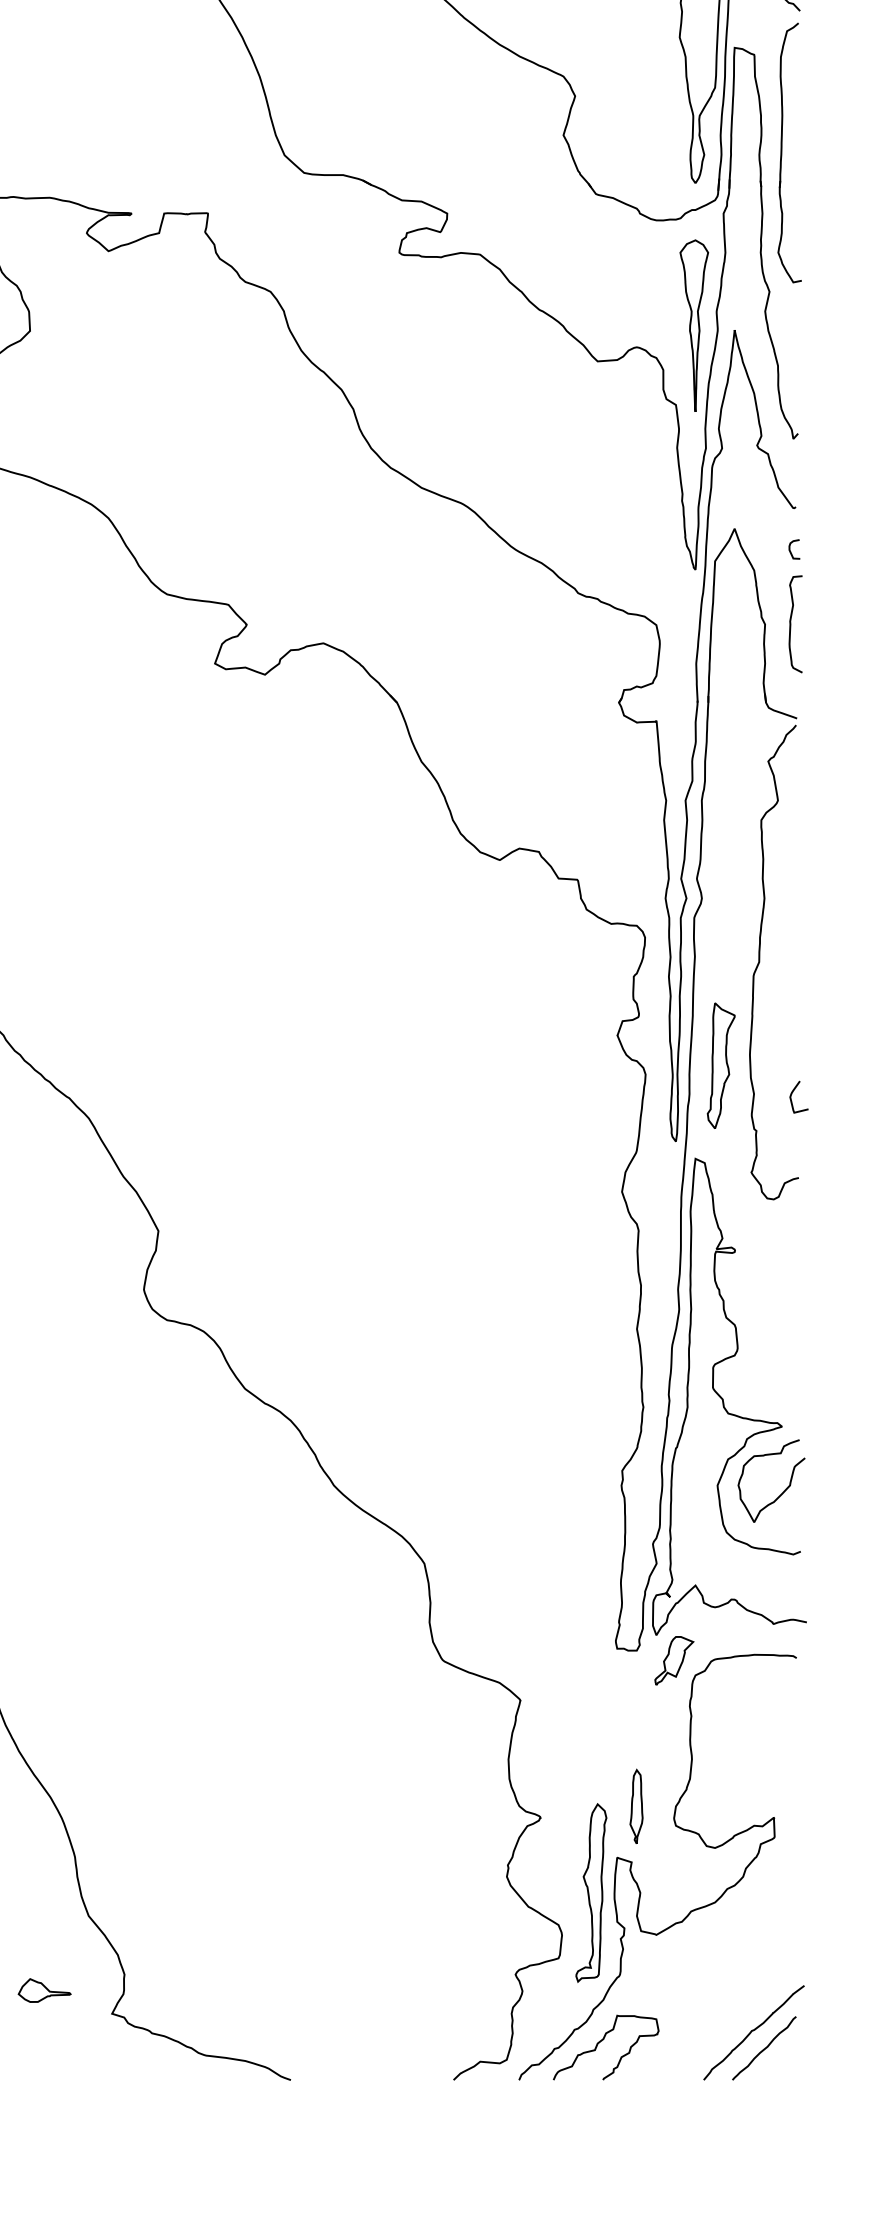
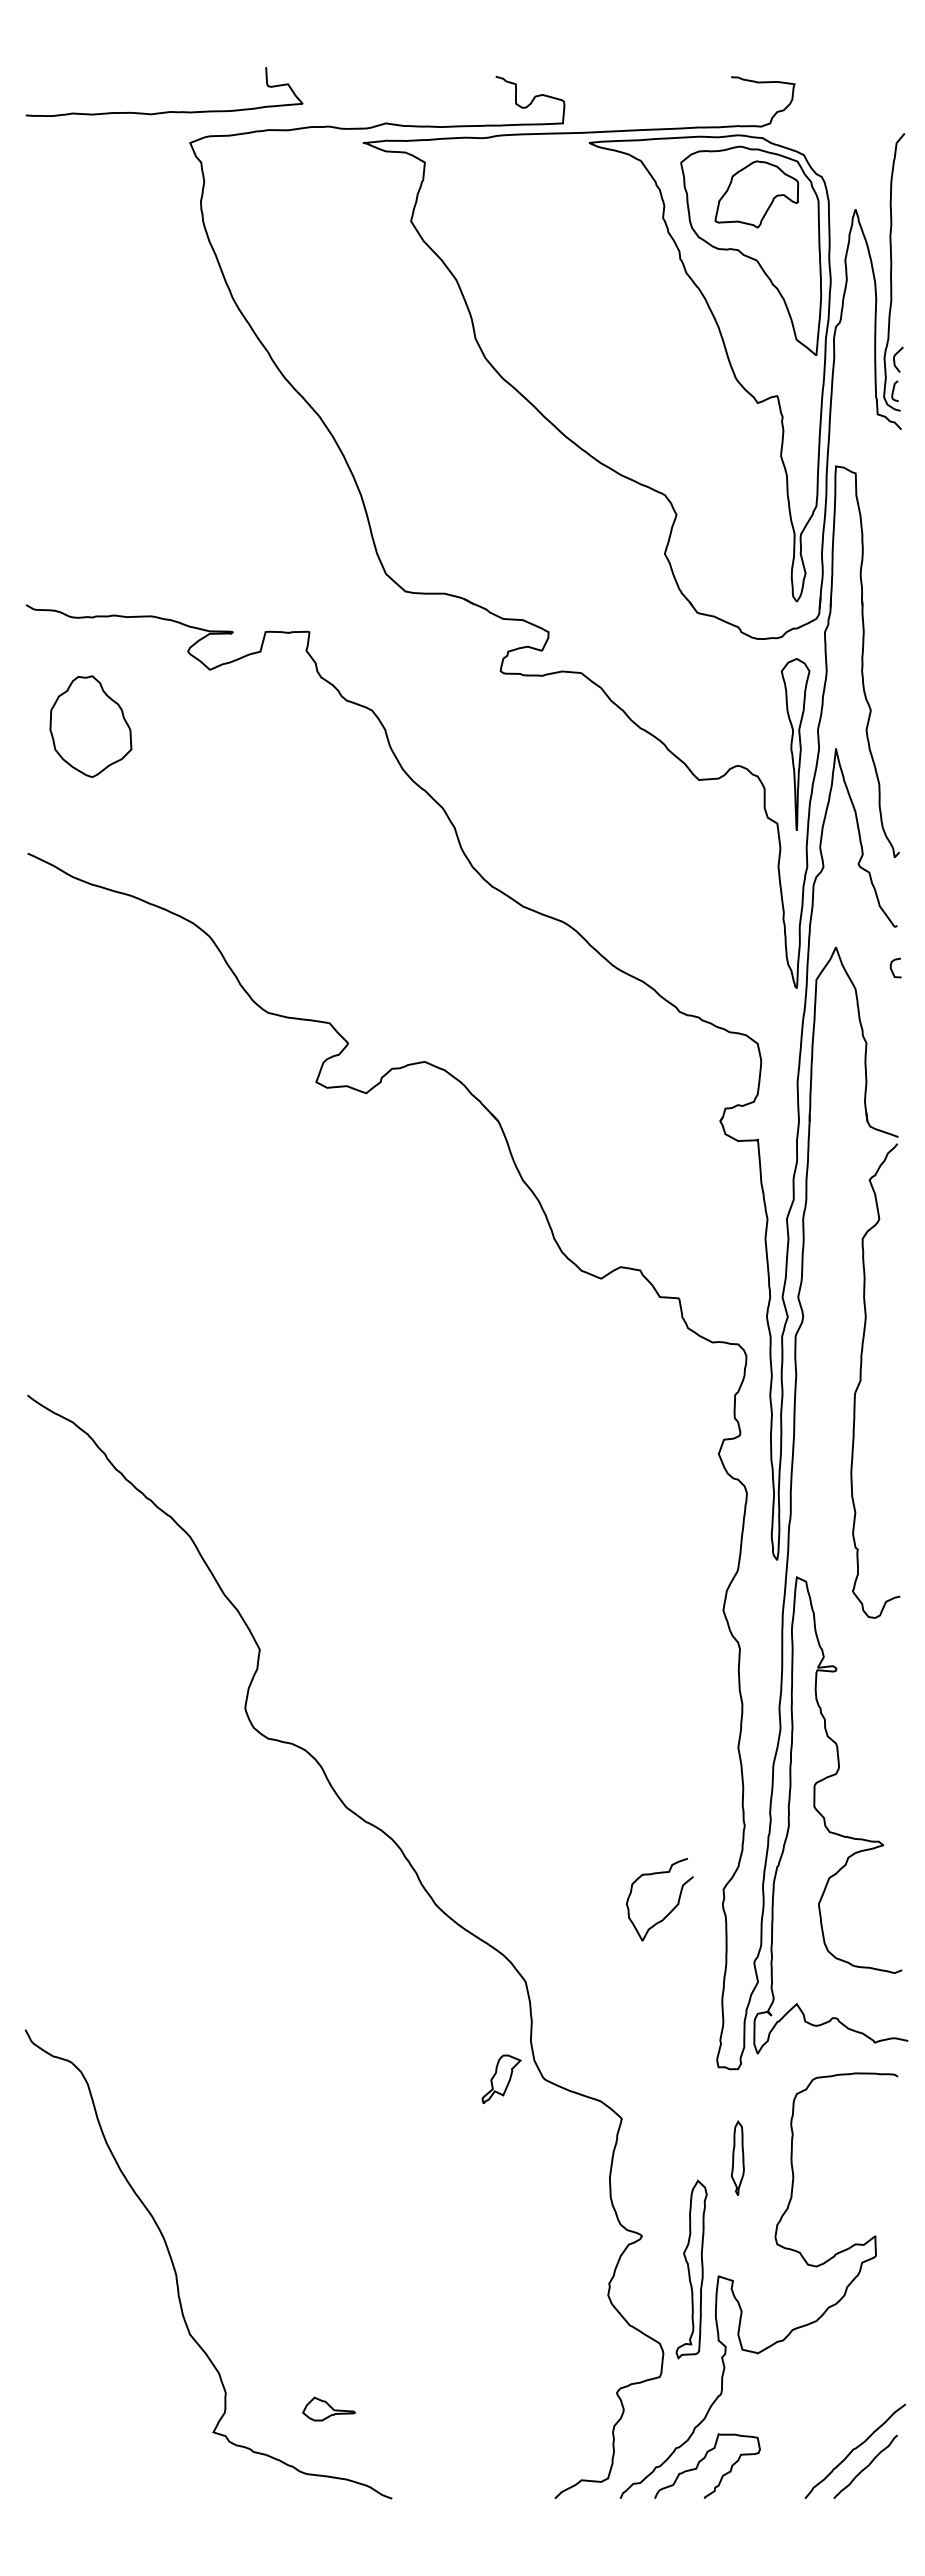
part: (782, 152) -> (883, 571), removed
curve: (791, 623) -> (892, 1042), removed
part: (721, 1065) -> (822, 1484), removed
curve: (792, 1094) -> (893, 1513), removed
curve: (783, 1490) -> (671, 1909), moved
part: (674, 1660) -> (501, 2079), moved
part: (636, 1805) -> (737, 2157), moved
part: (591, 1892) -> (691, 2269), moved
part: (44, 1989) -> (328, 2408), moved

